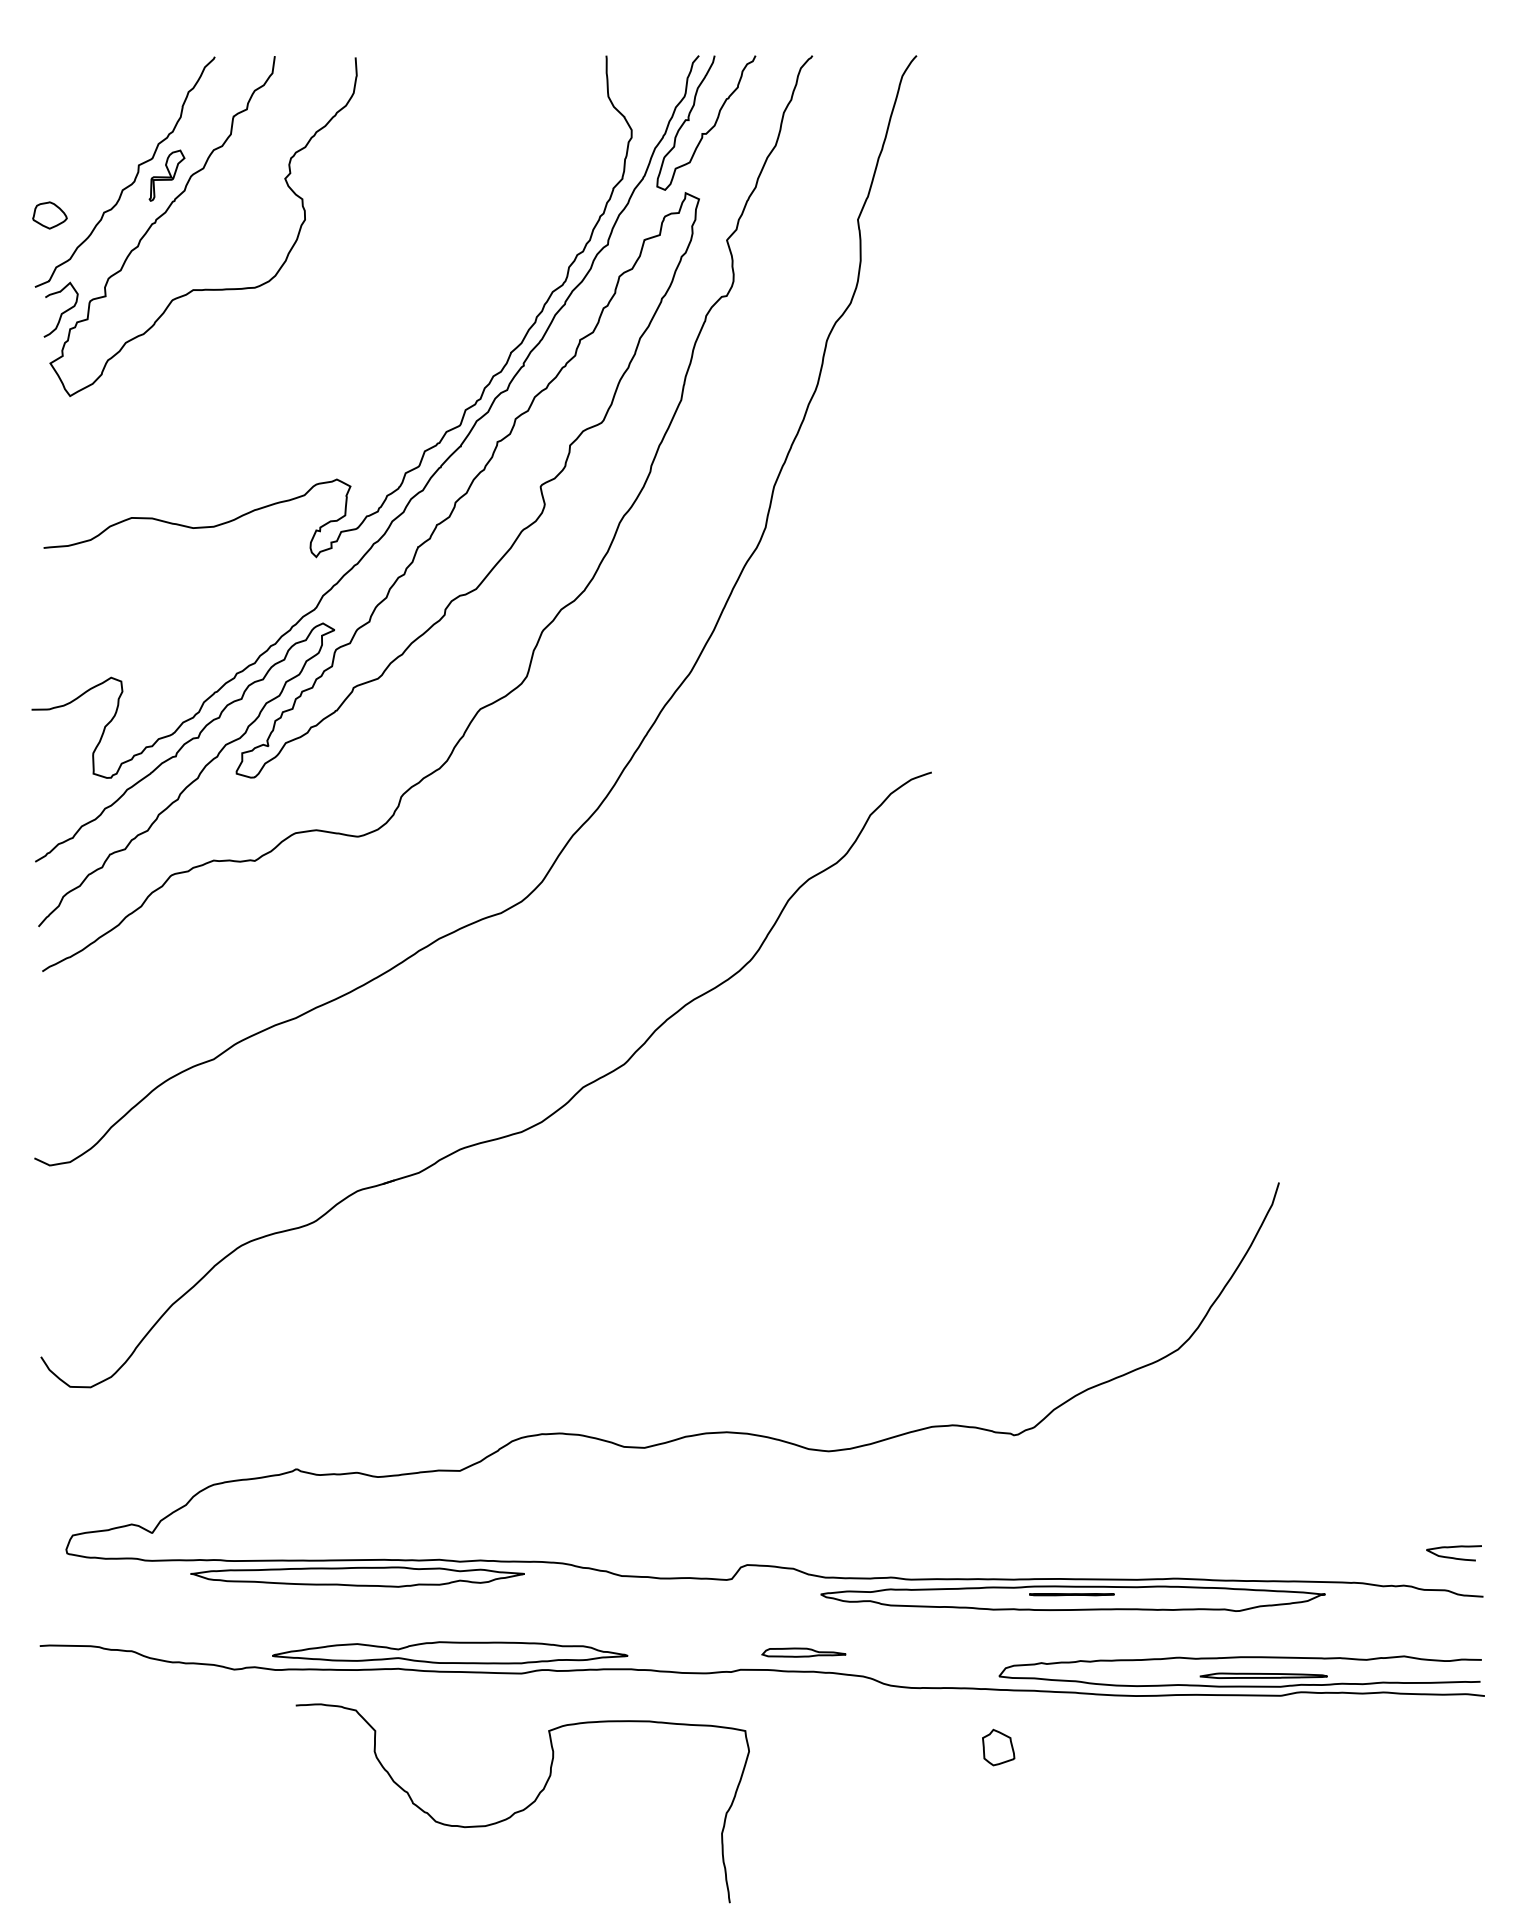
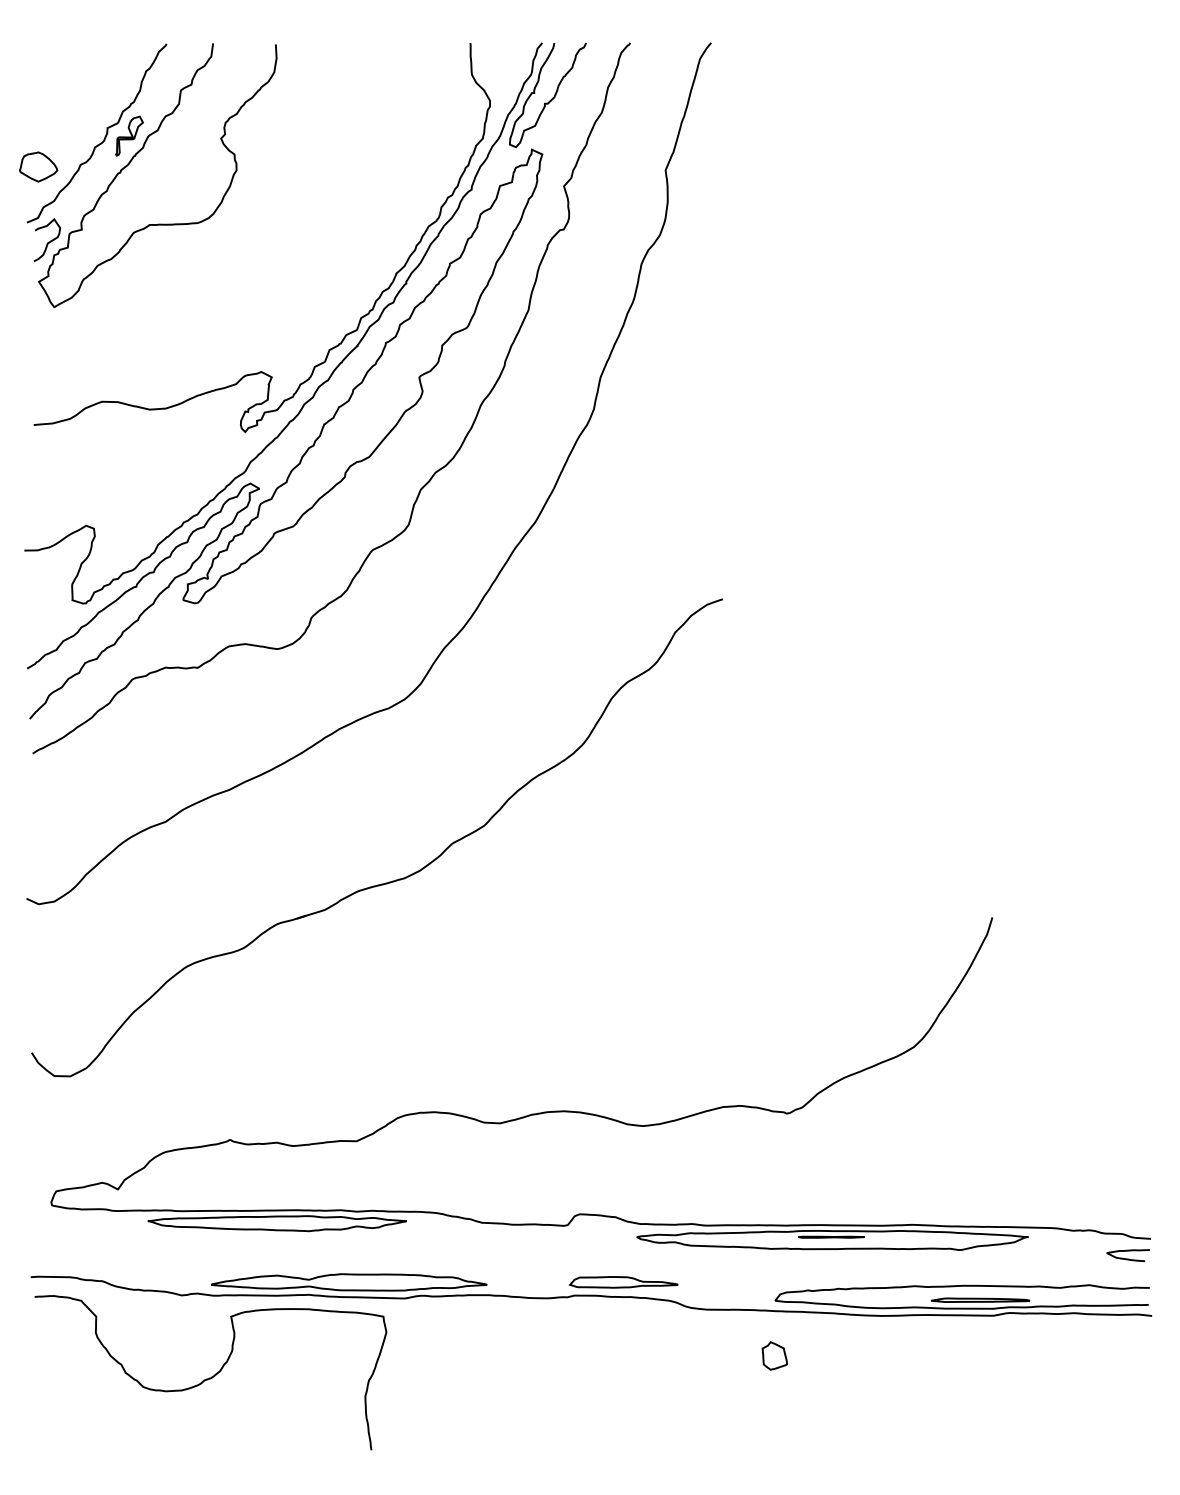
part: (49, 215) -> (38, 167), size x1.43
curve: (1453, 1557) -> (1127, 1258), moved
part: (803, 1652) -> (623, 1282), size x1.67
curve: (526, 1806) -> (213, 1375), moved

